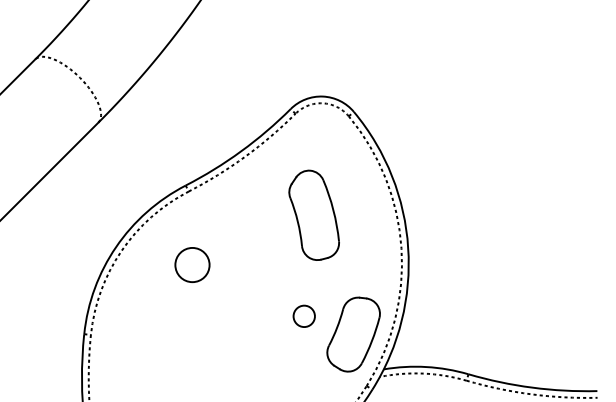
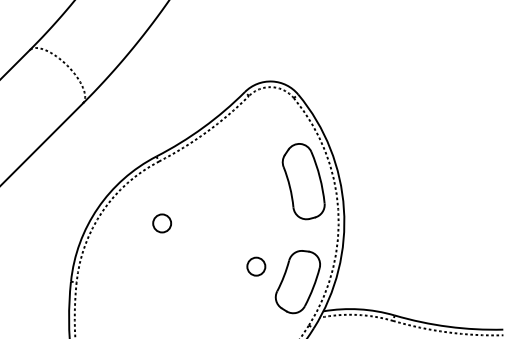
part: (313, 215) -> (303, 181), moved
circle: (192, 265) -> (162, 223), size x0.62

